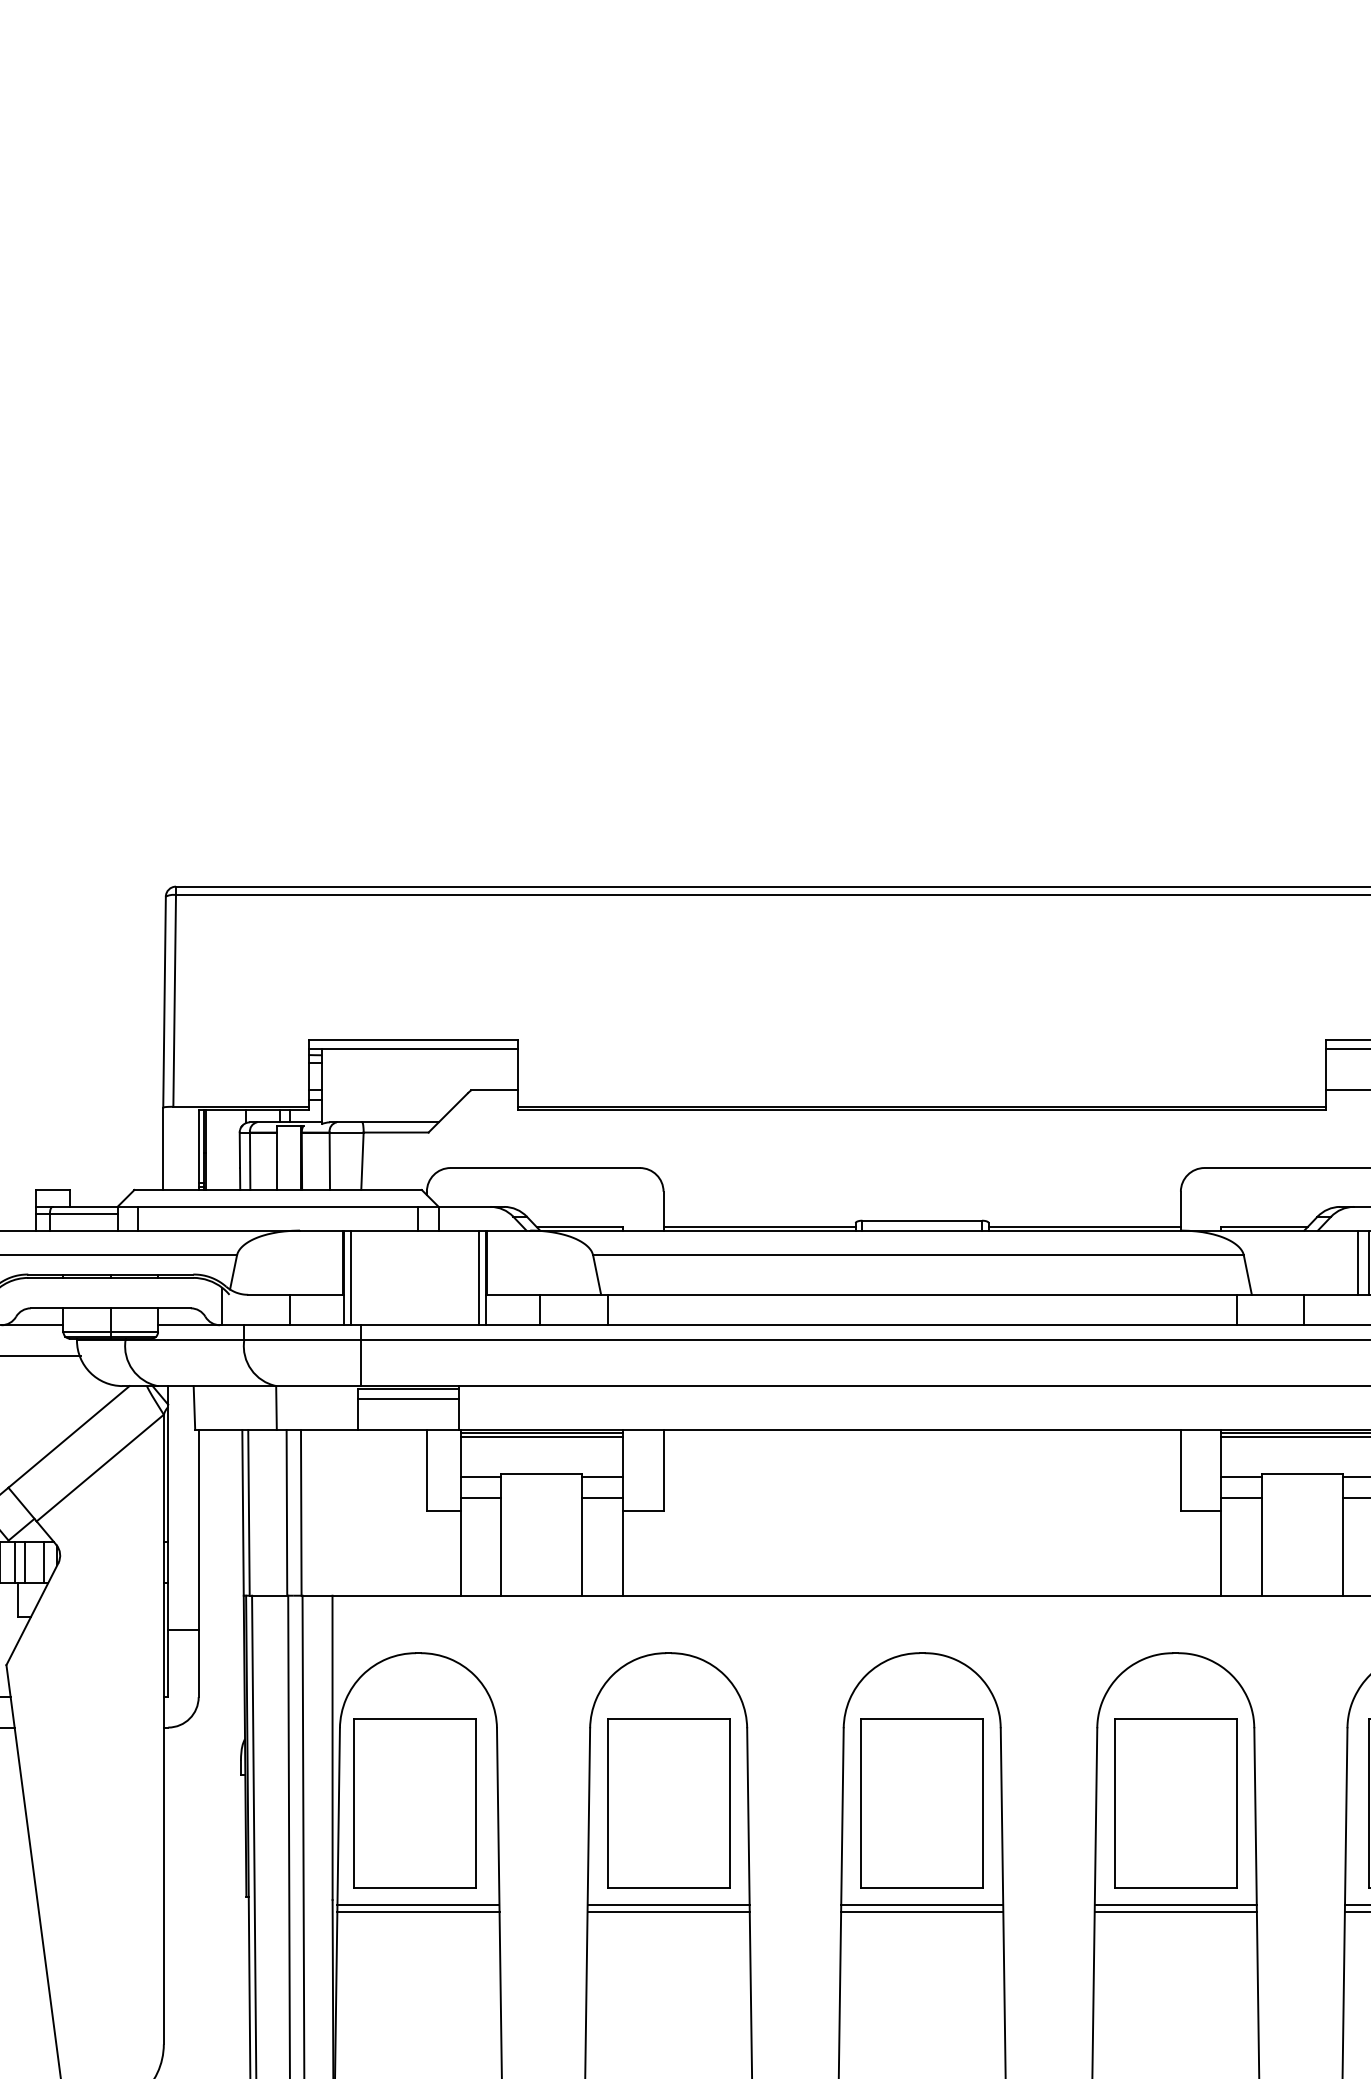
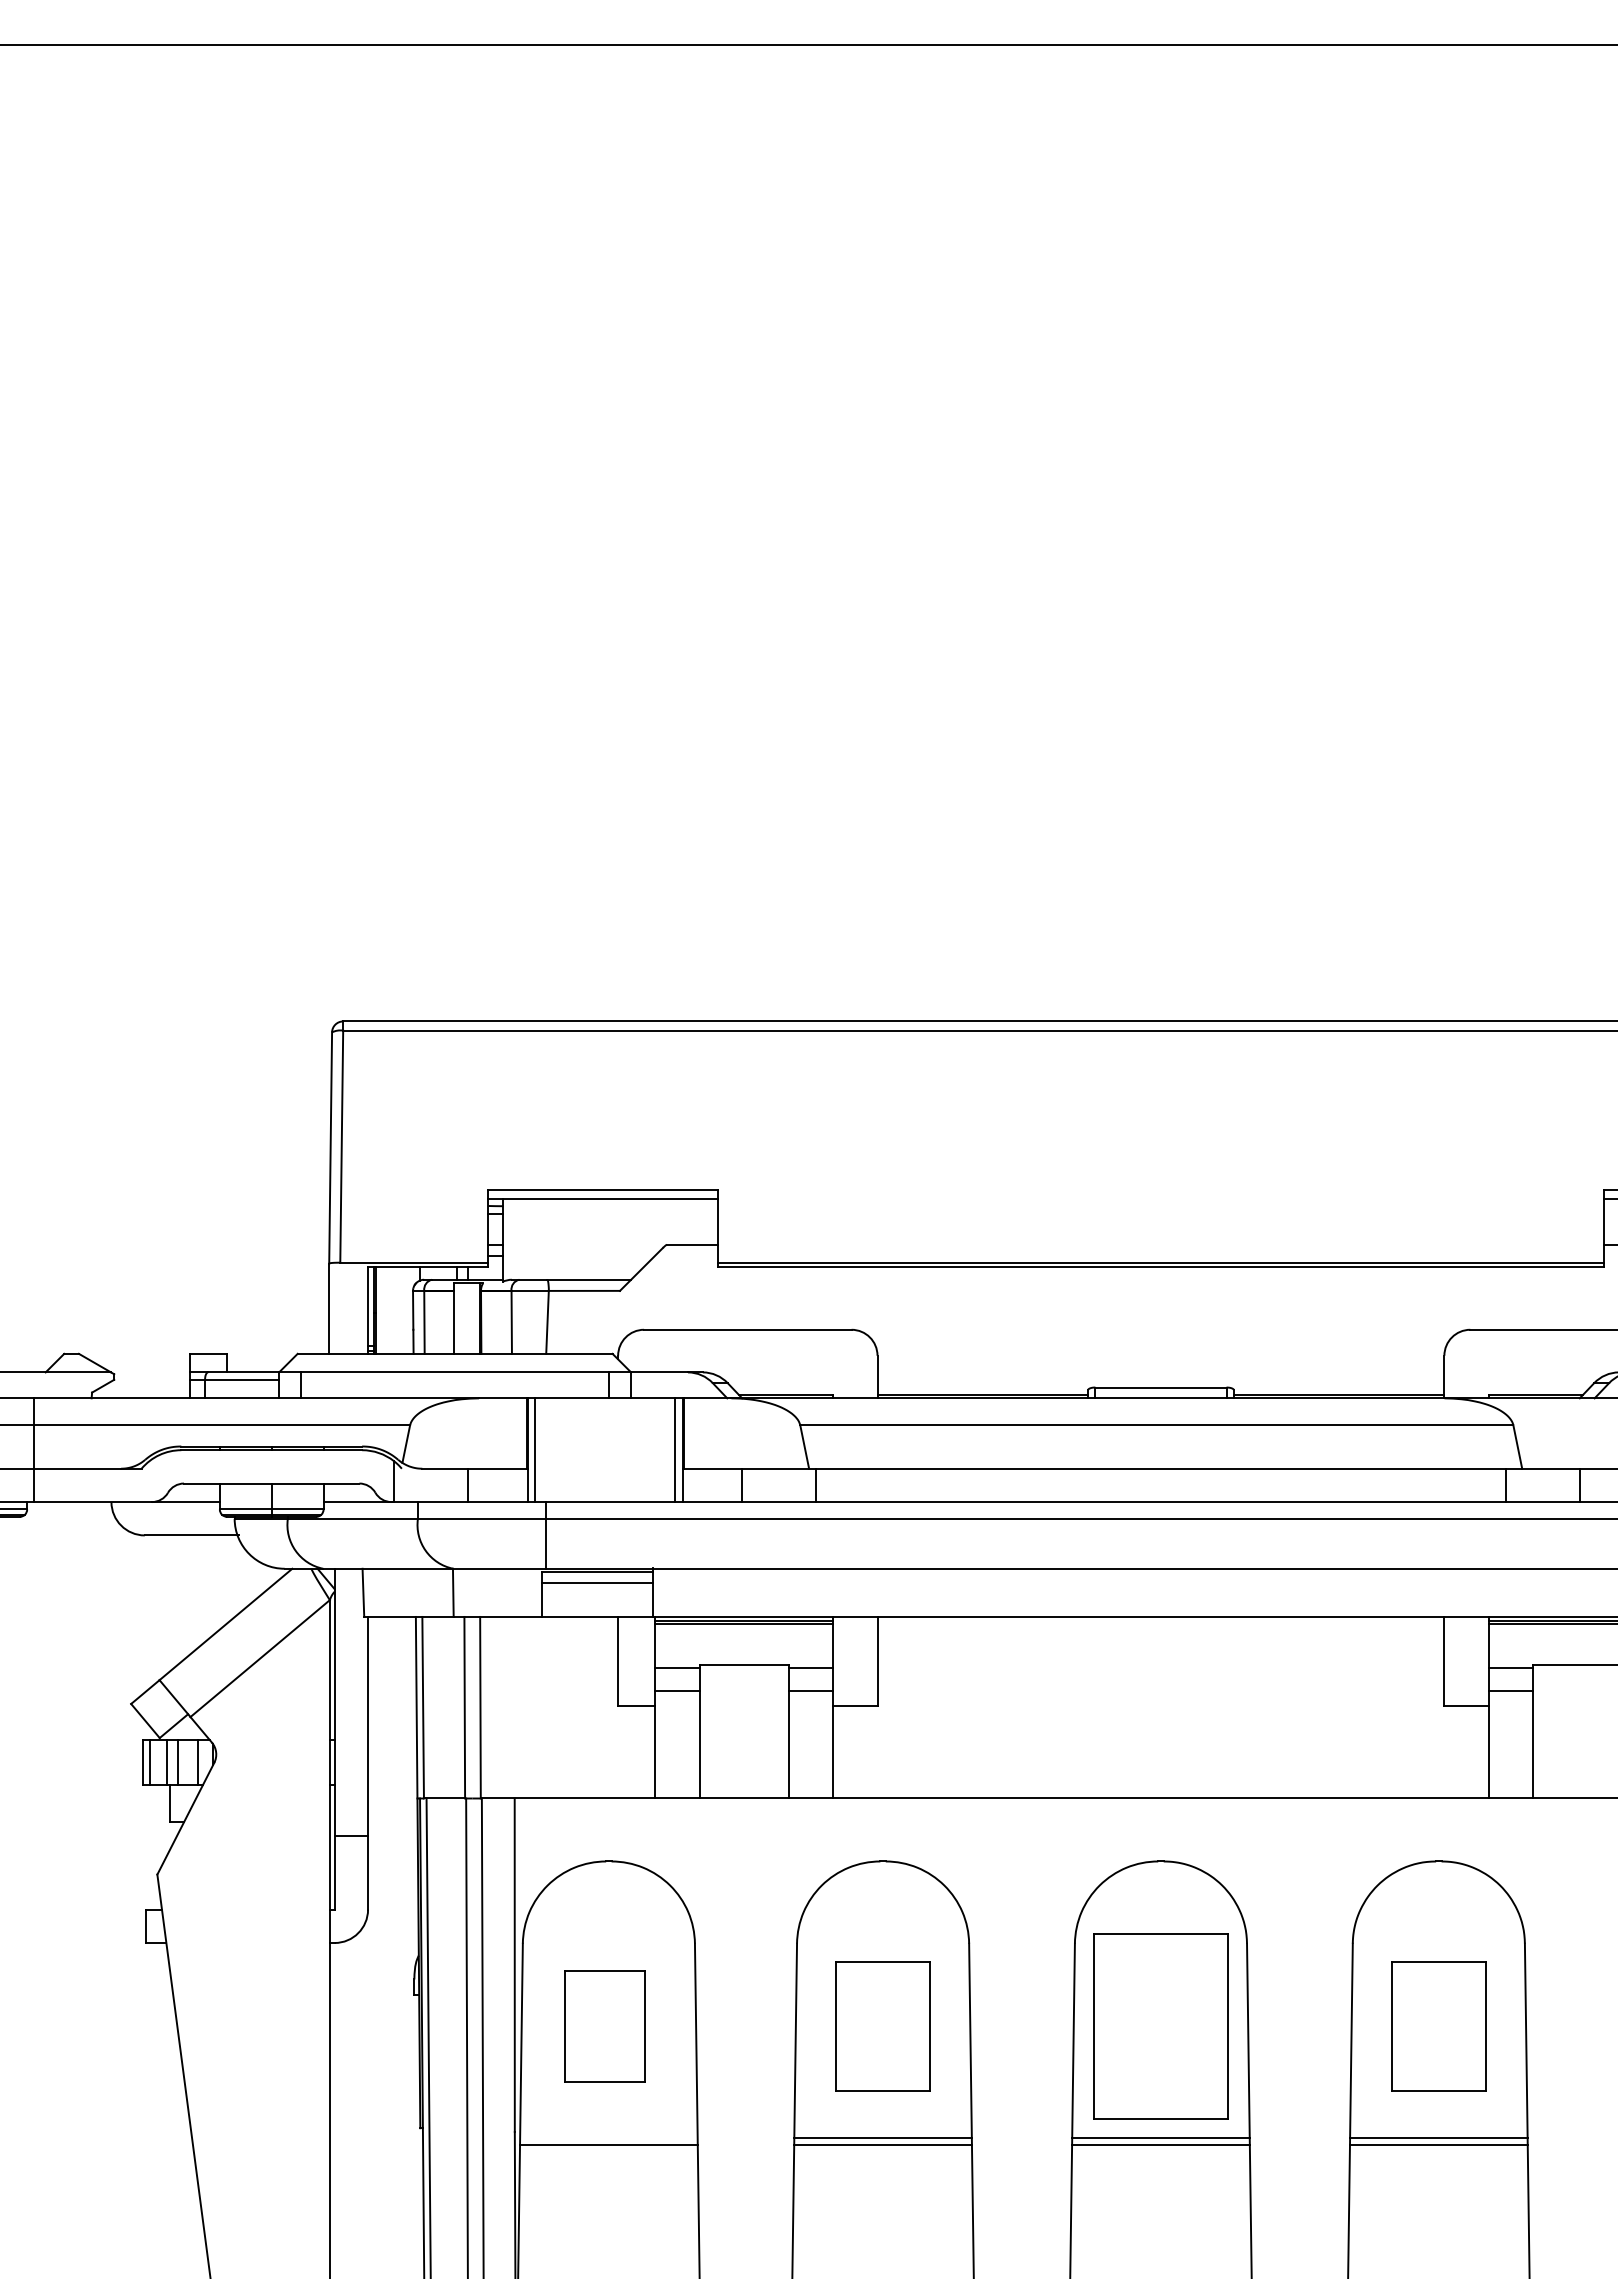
part: (414, 1803) -> (604, 2026), size x0.6
part: (668, 1803) -> (882, 2026), size x0.7
part: (1175, 1803) -> (1438, 2026), size x0.7
line: (418, 1905) -> (608, 2137), removed

